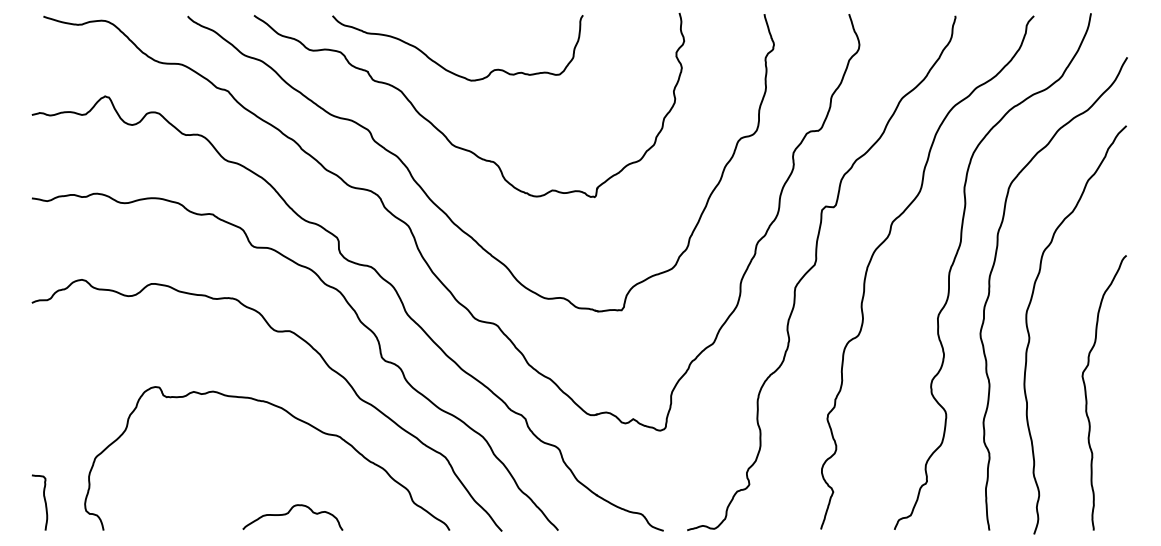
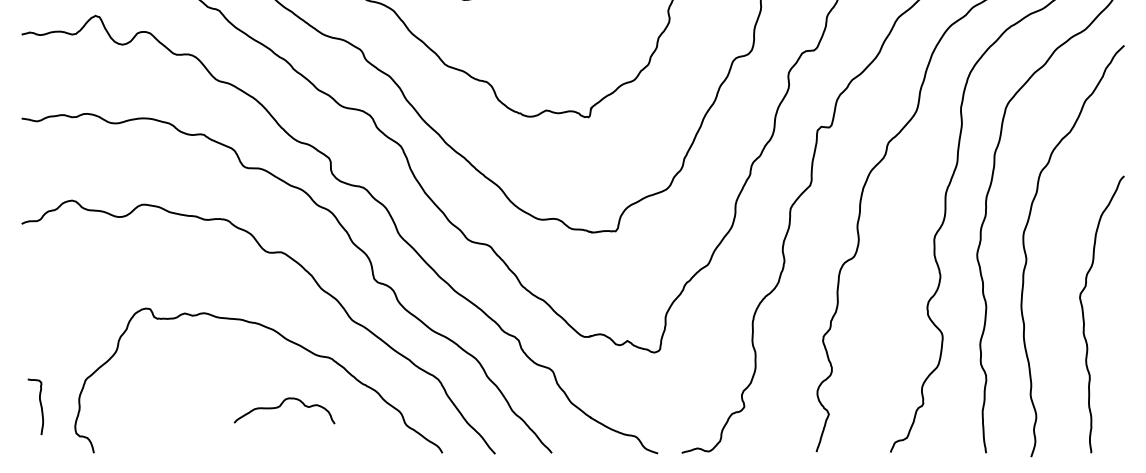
curve: (44, 502) -> (40, 406), moved
curve: (288, 513) -> (280, 406), moved

